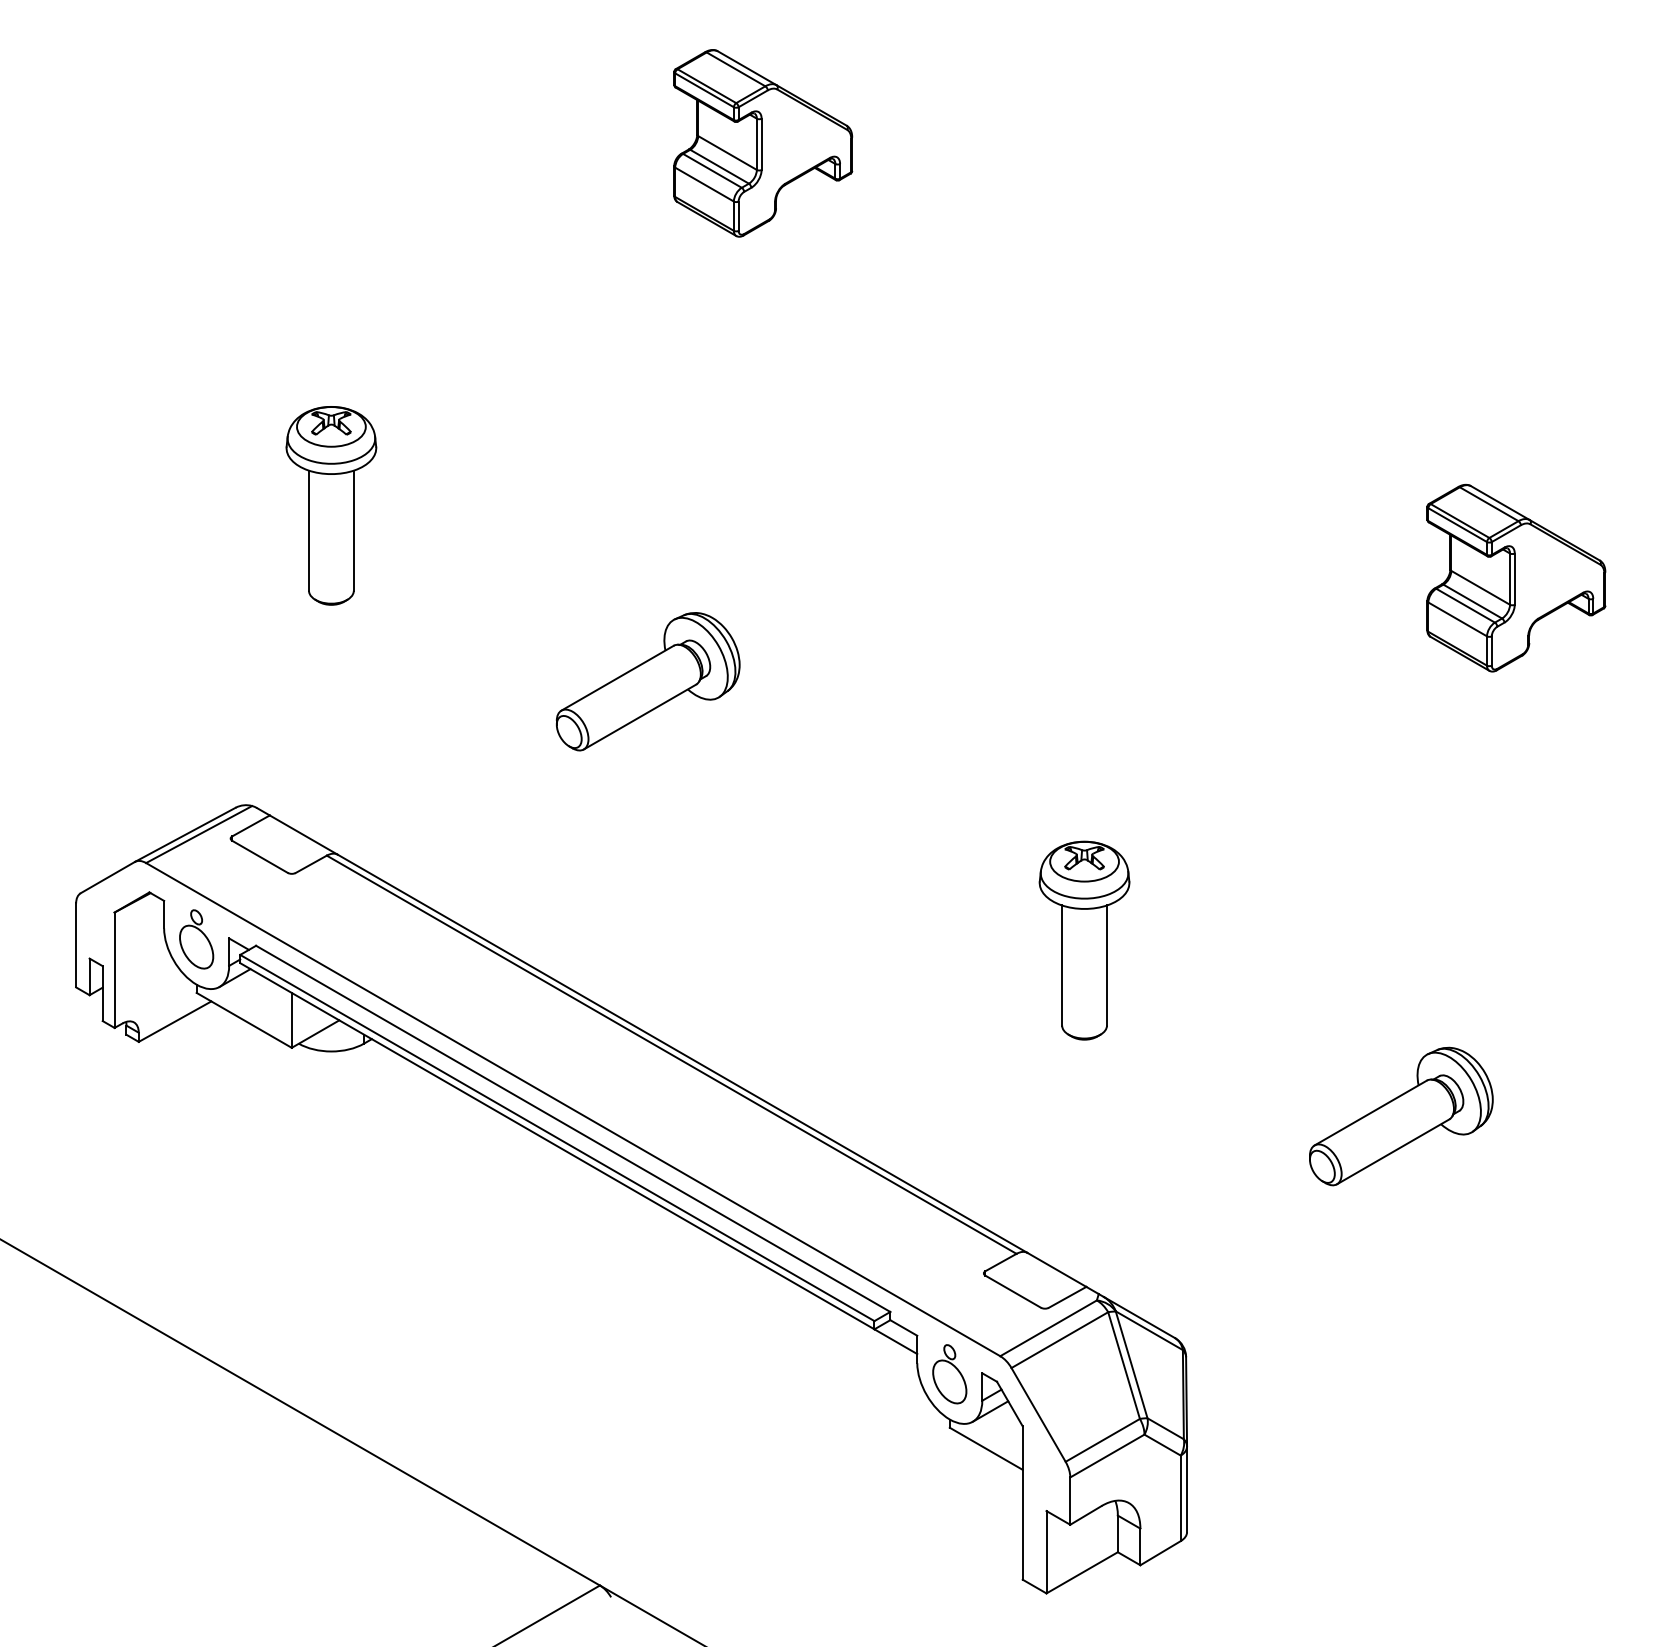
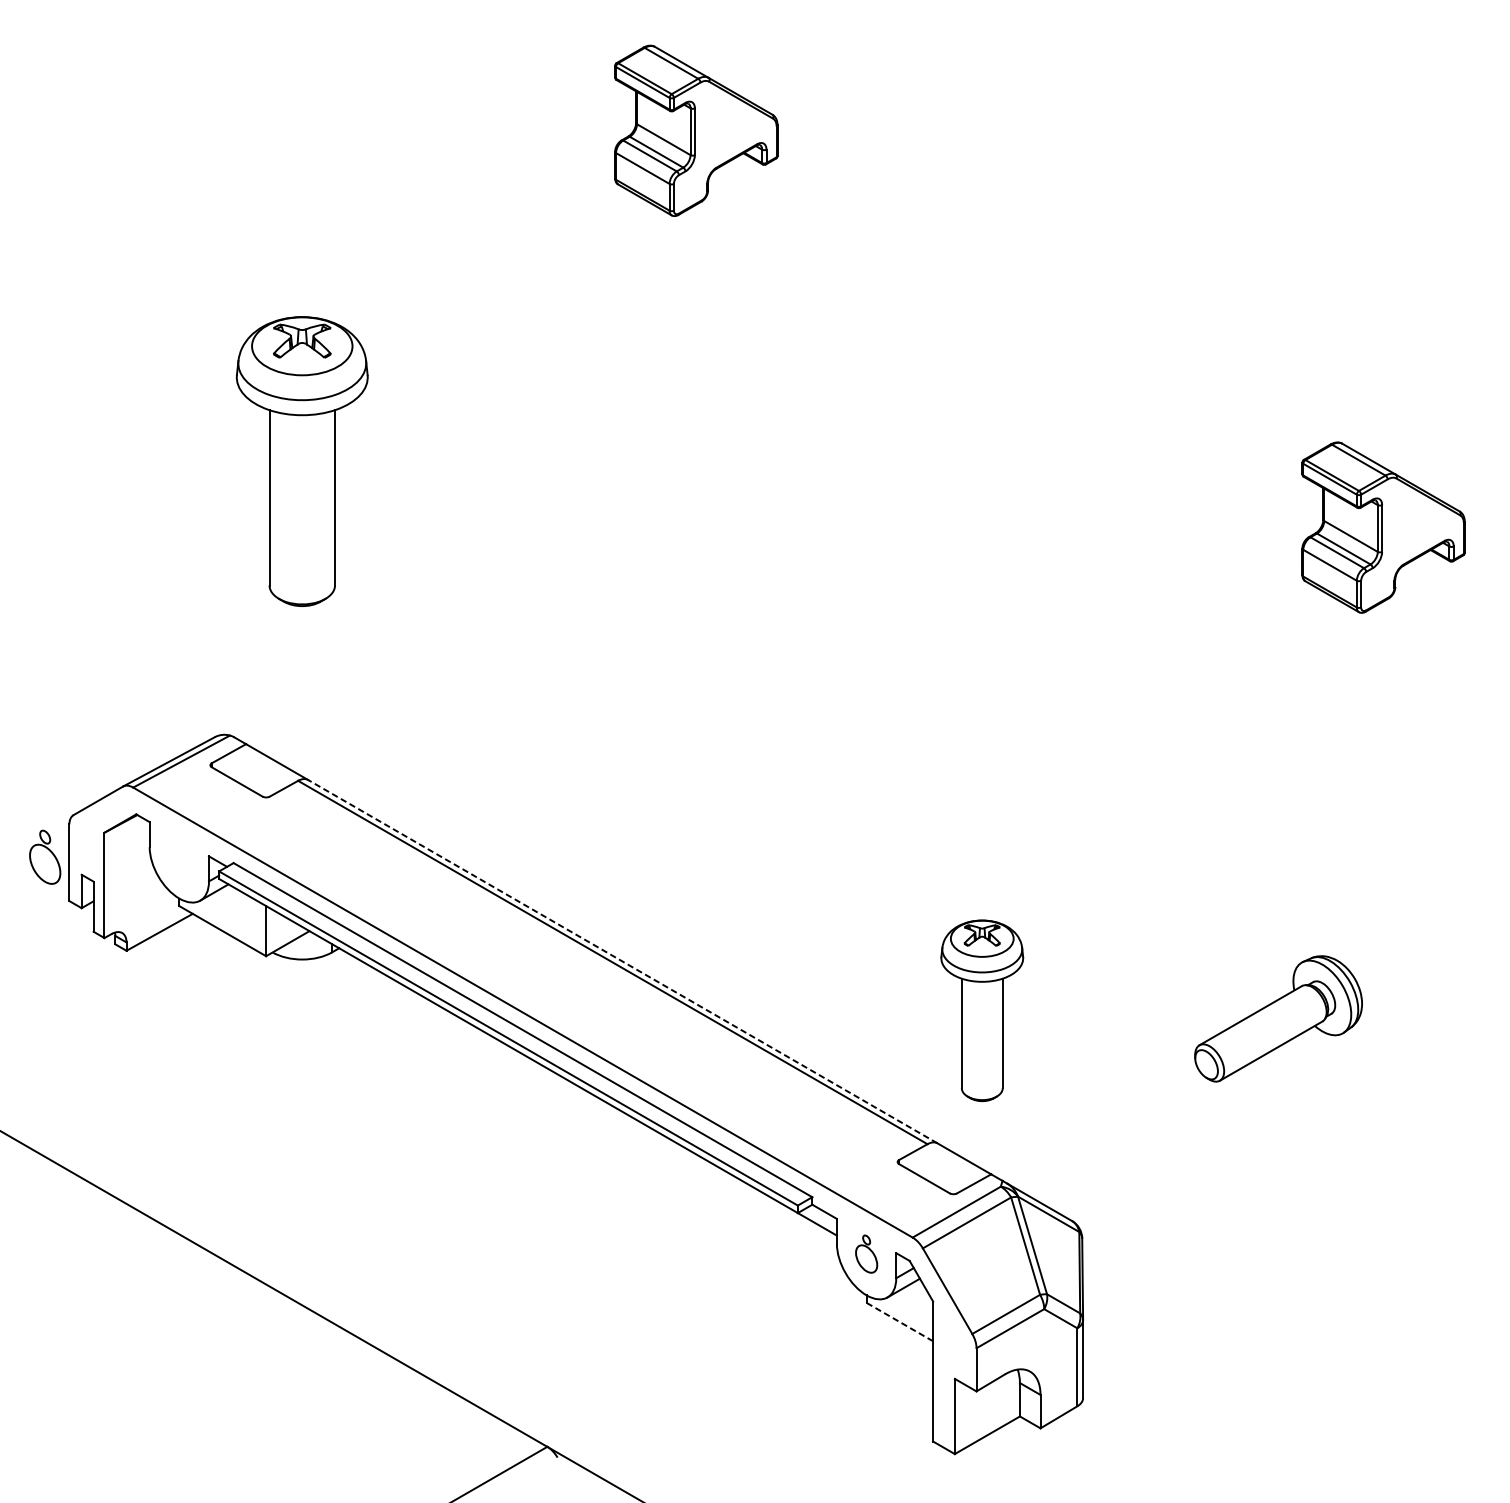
part: (331, 505) -> (302, 461), size x1.6
part: (648, 681) -> (591, 621), removed
part: (196, 939) -> (45, 857), moved
part: (1084, 940) -> (982, 1010), moved
line: (682, 1053) -> (622, 961), solid -> dashed
part: (949, 1374) -> (866, 1254), size x0.7
line: (985, 1448) -> (899, 1321), solid -> dashed

